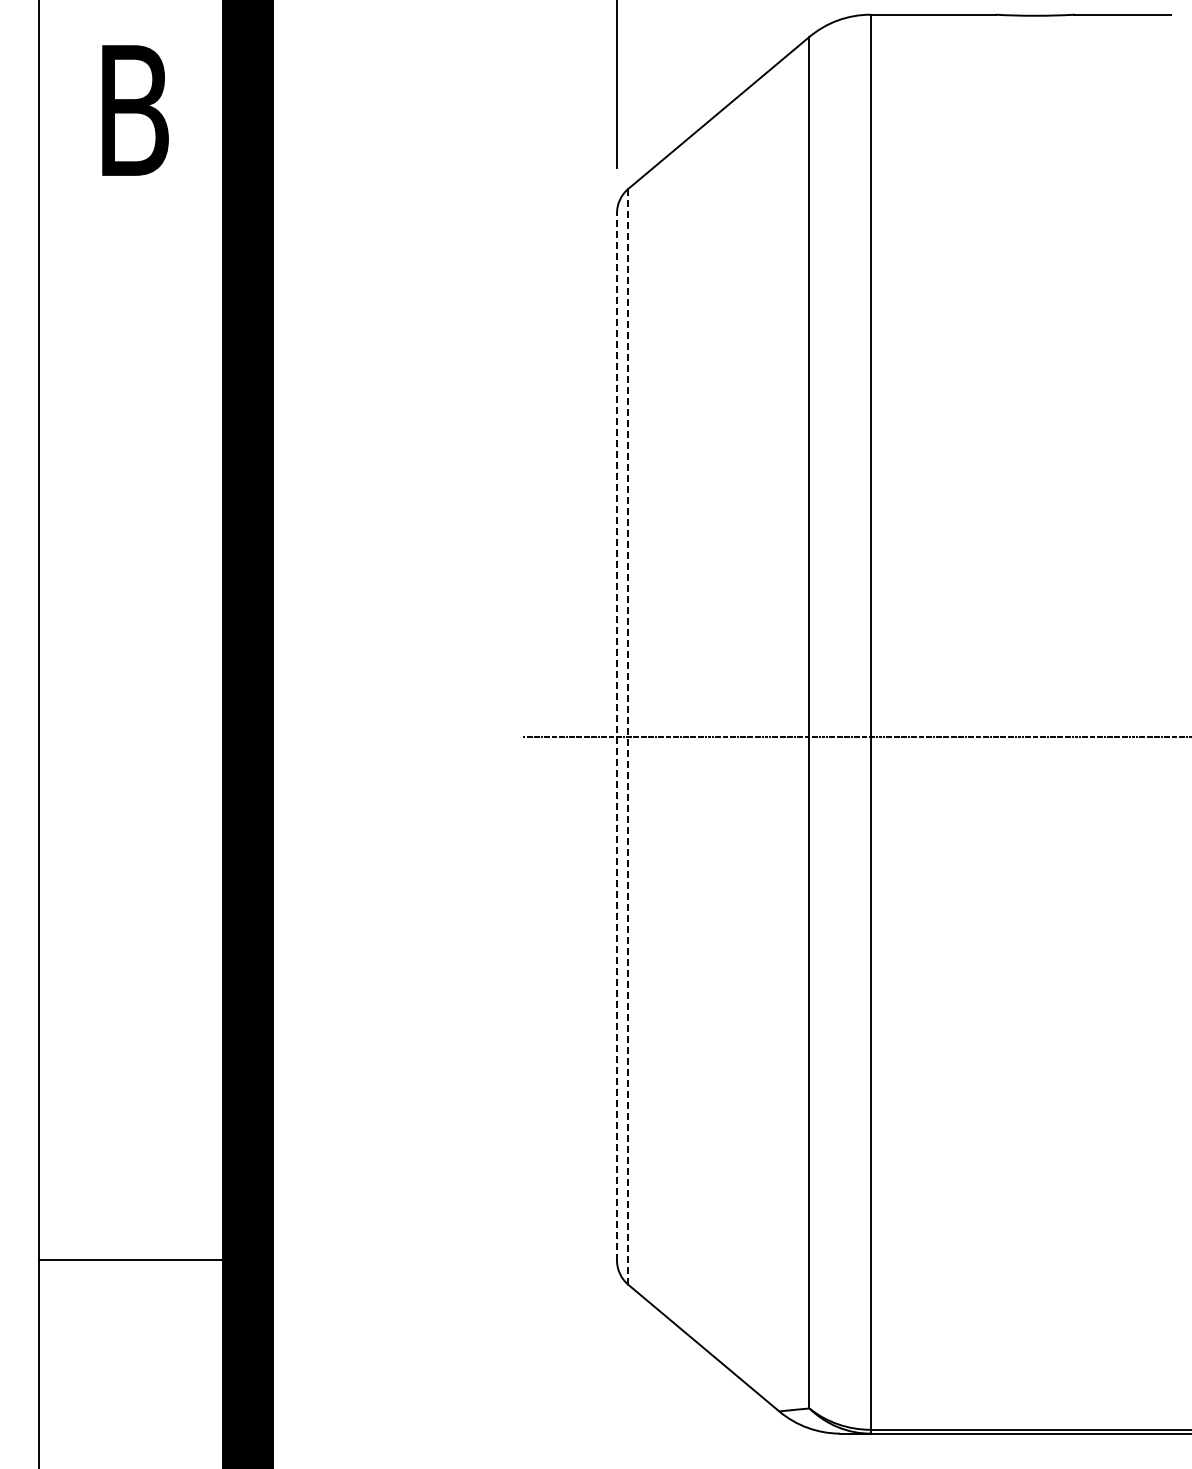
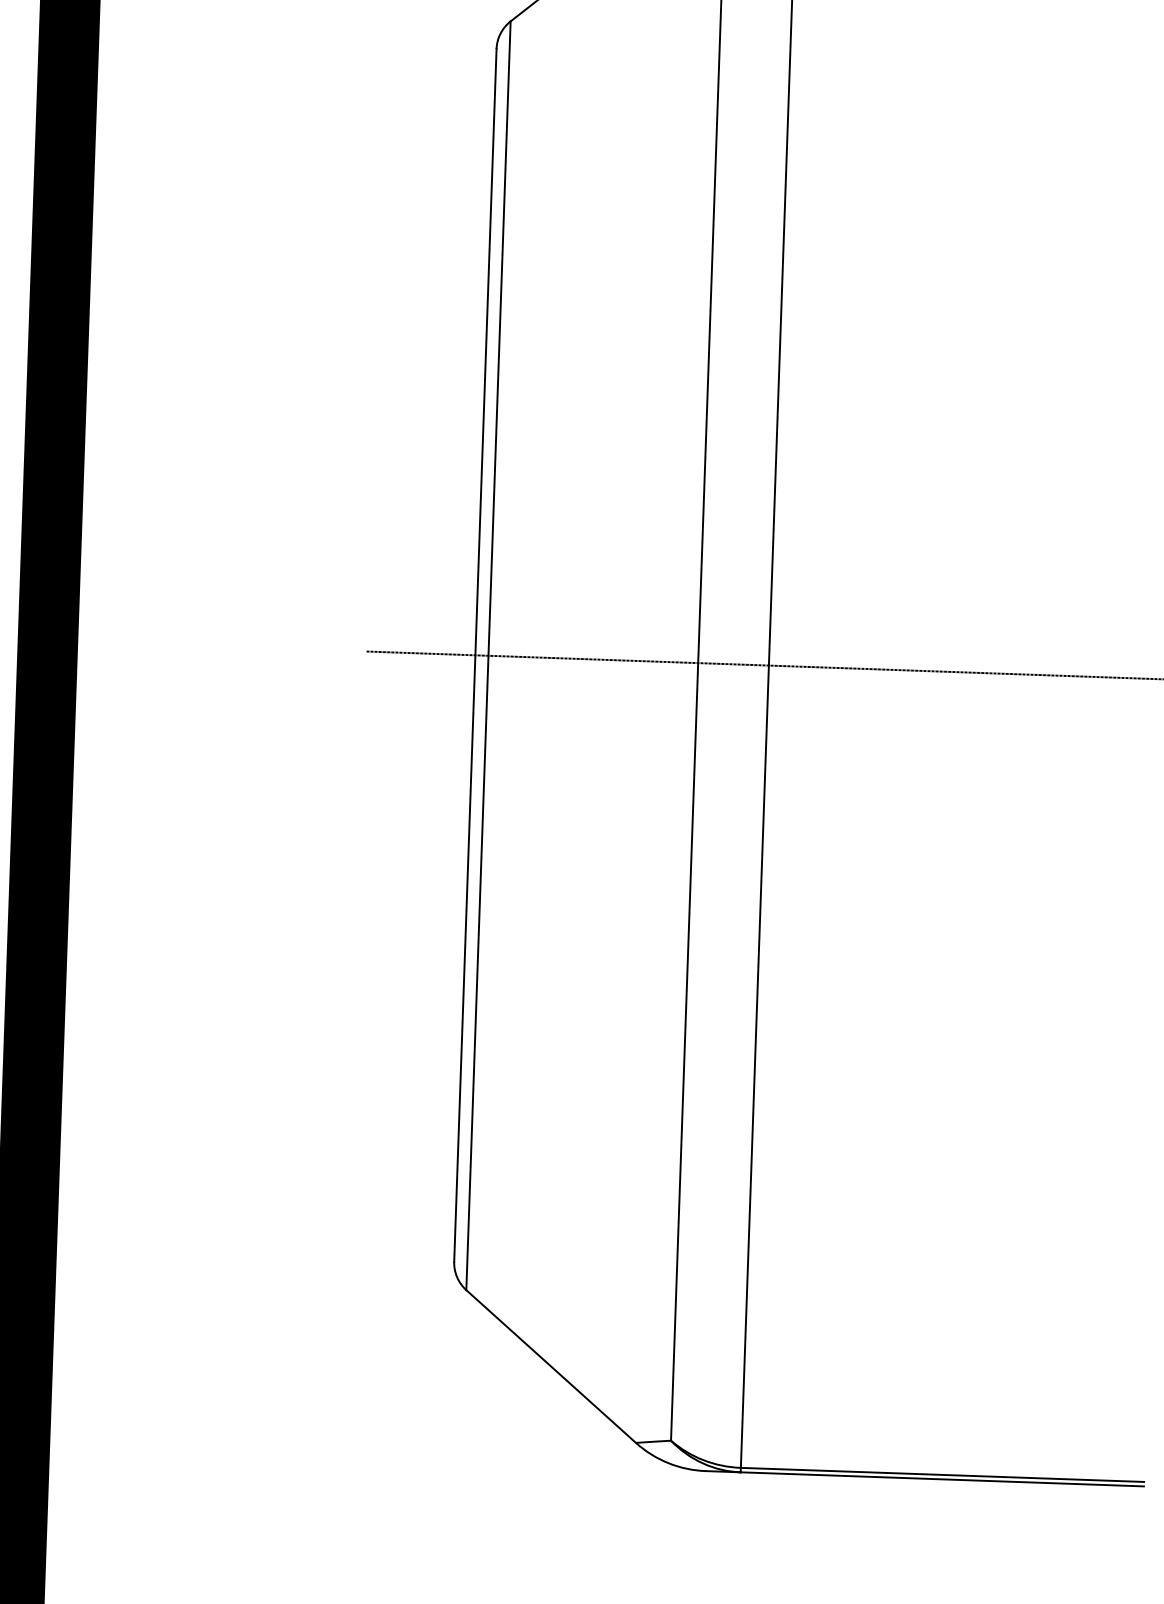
line: (617, 736) -> (475, 654), dashed -> solid
line: (628, 736) -> (488, 655), dashed -> solid

